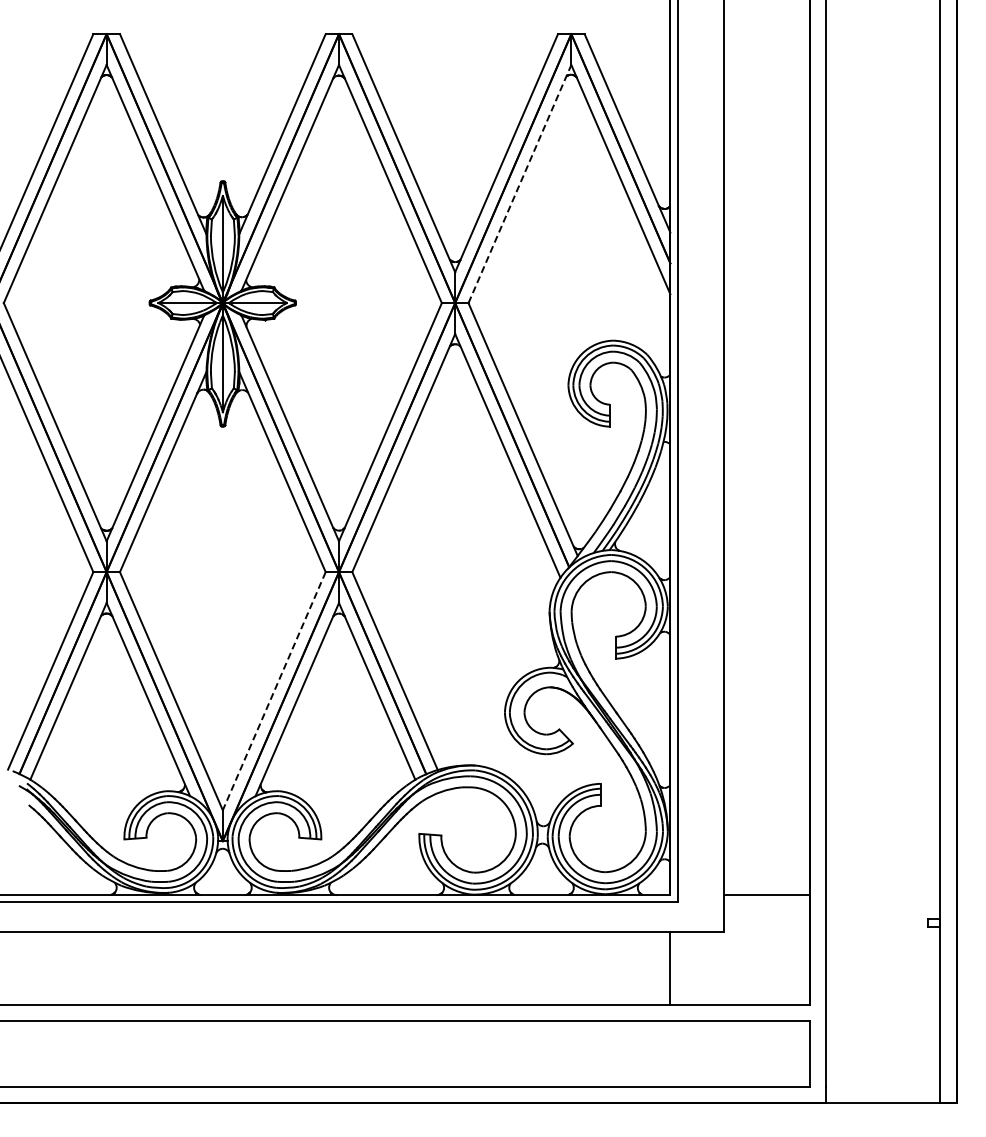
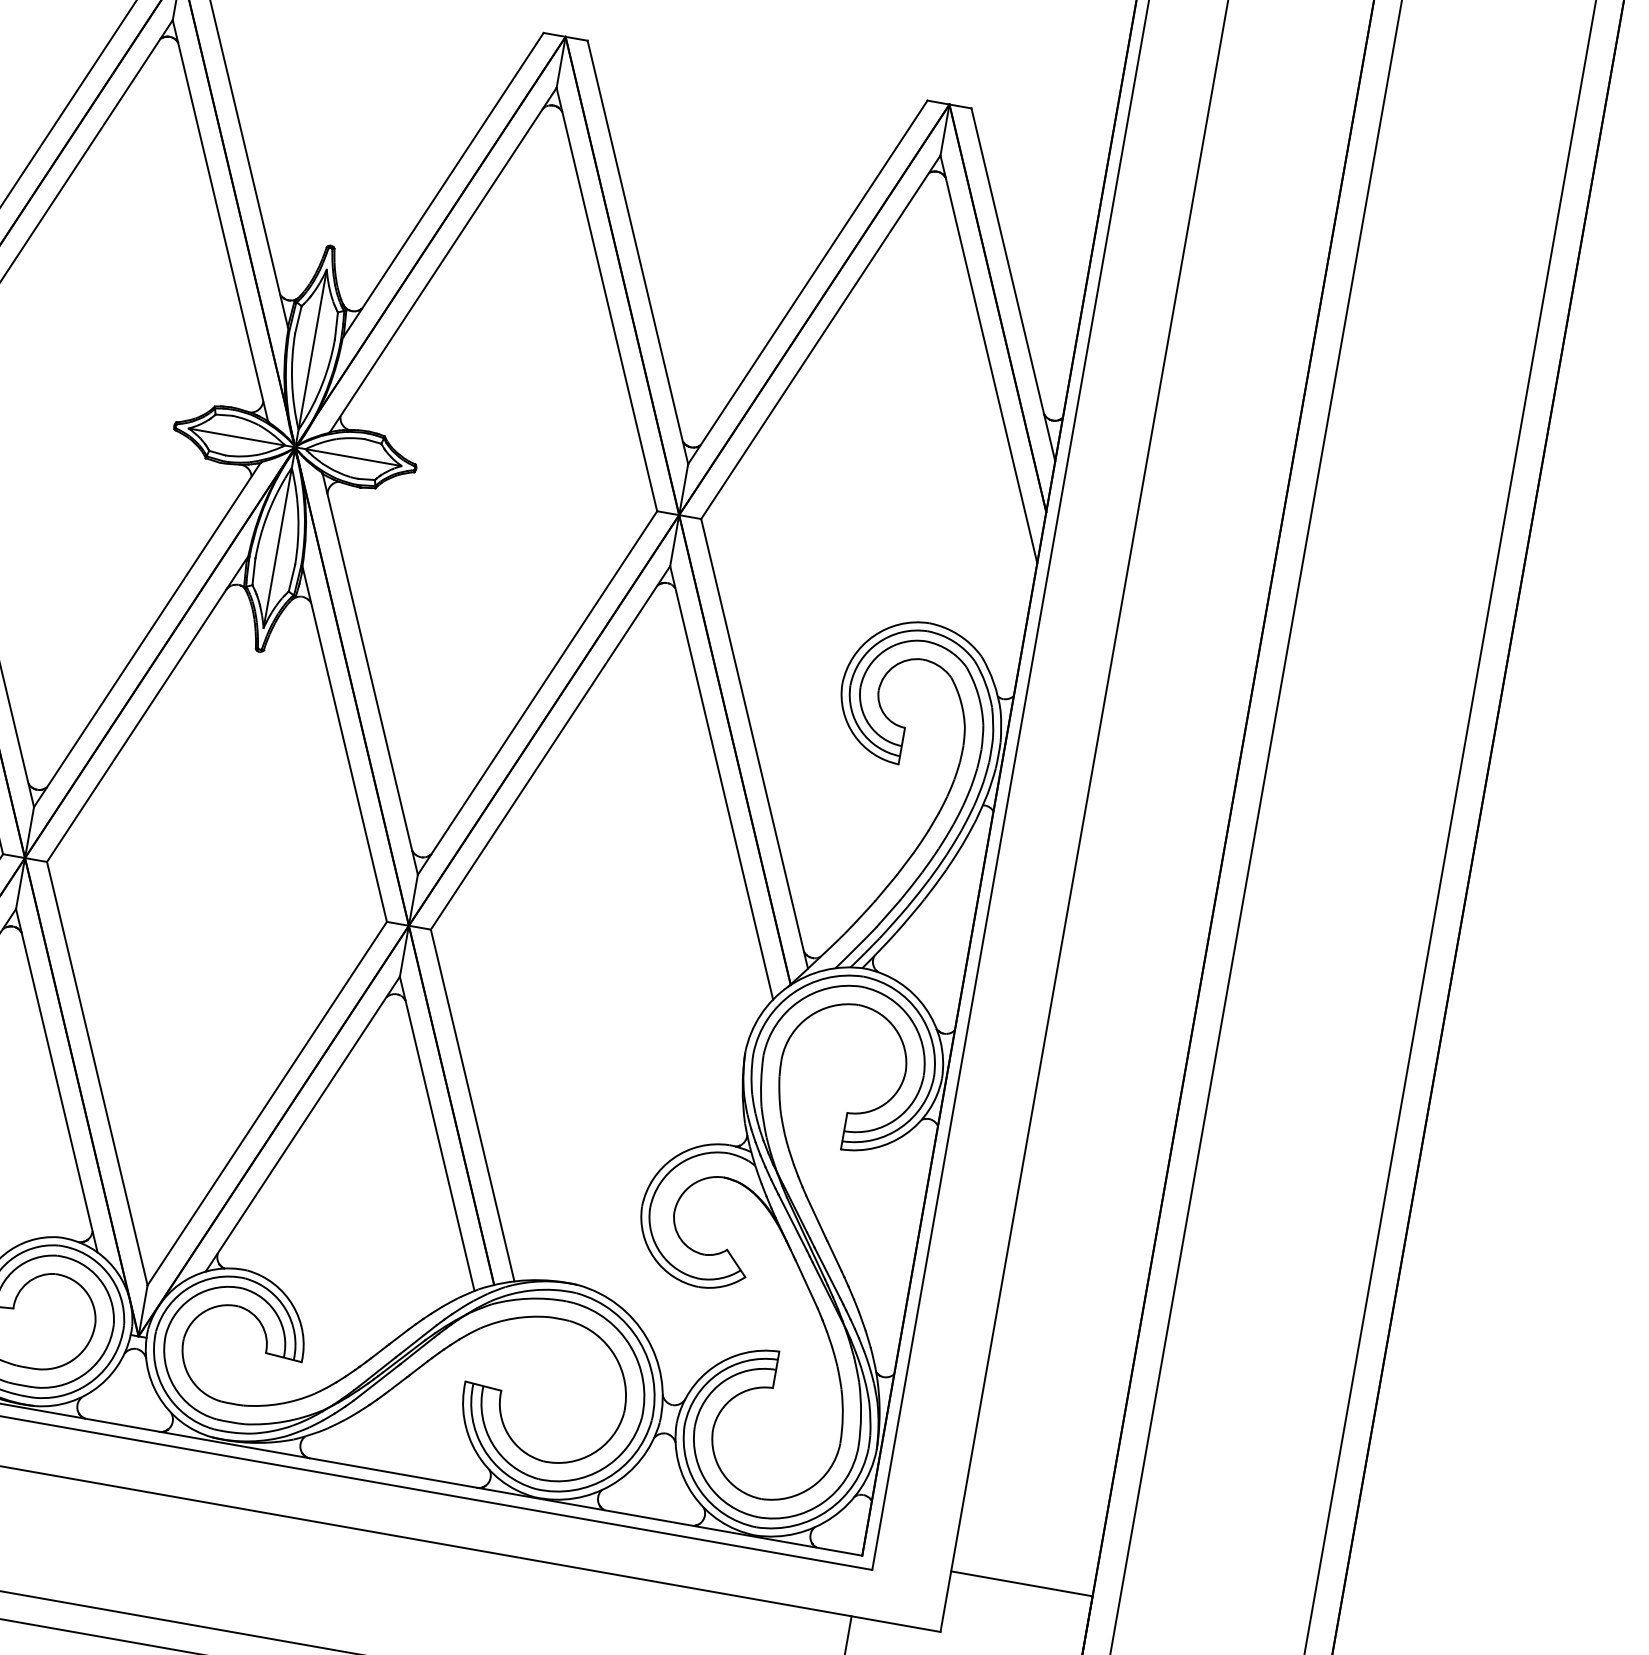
line: (519, 184) -> (820, 337), dashed -> solid
line: (274, 691) -> (267, 1104), dashed -> solid

